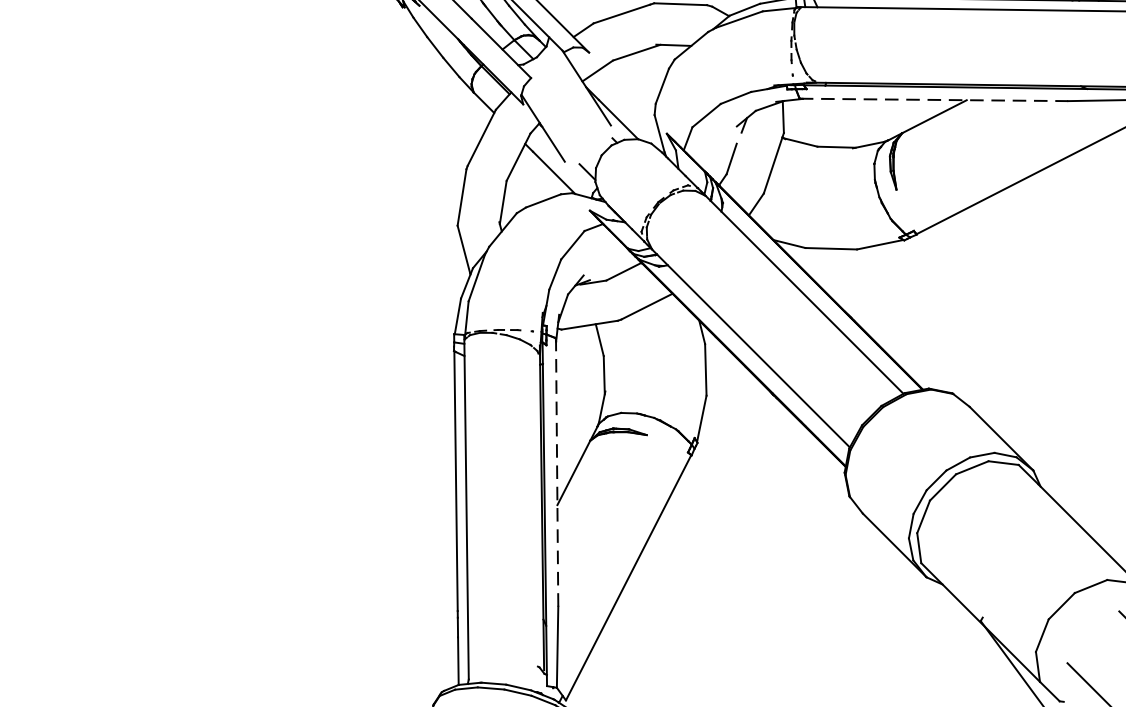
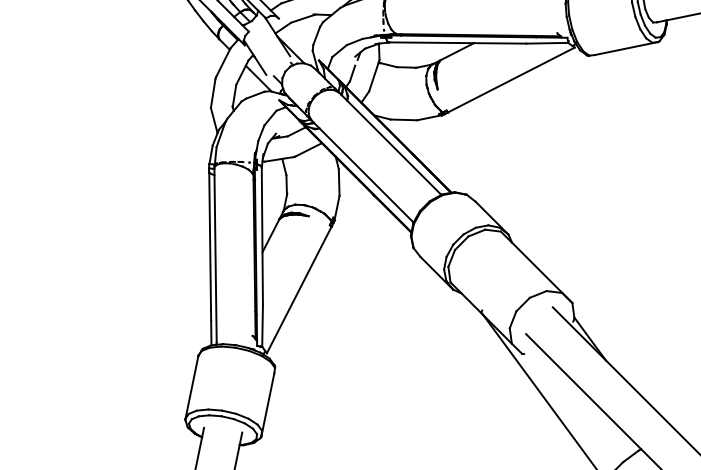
line: (934, 100) -> (457, 43), dashed -> solid
line: (557, 472) -> (262, 235), dashed -> solid

